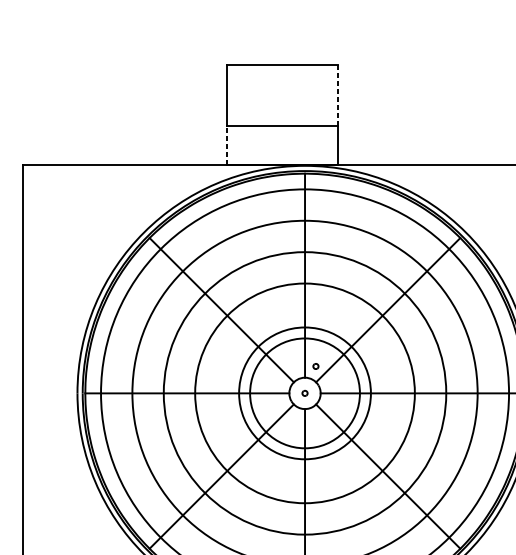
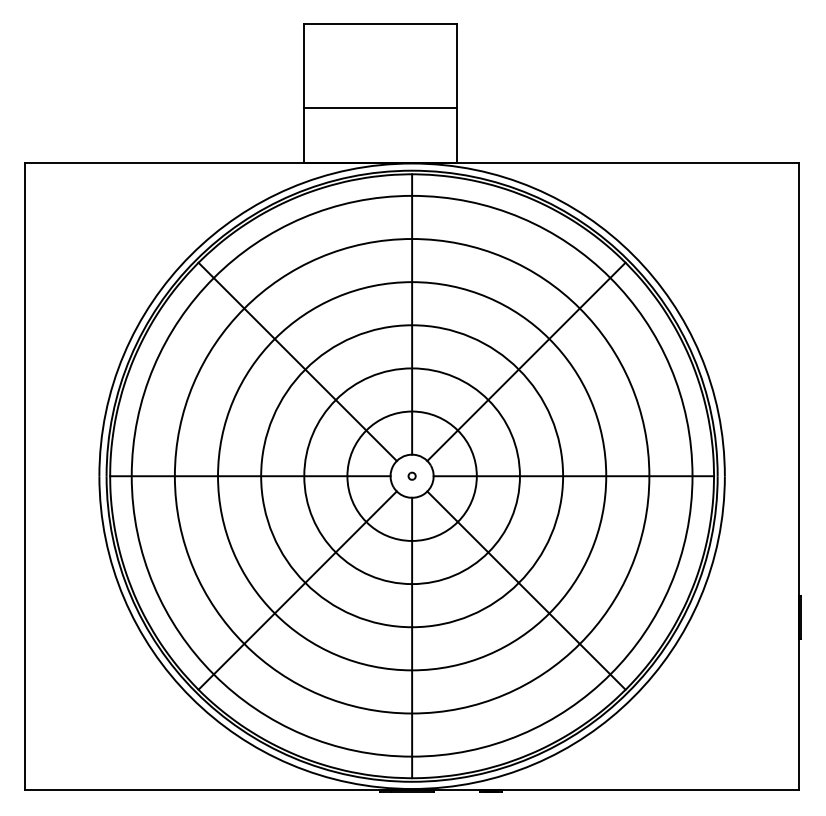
line: (338, 95) -> (457, 66), dashed -> solid
line: (226, 144) -> (304, 134), dashed -> solid
part: (315, 365) -> (426, 438), removed
circle: (304, 392) -> (411, 475), size x0.71
circle: (304, 393) -> (411, 476), size x1.43

